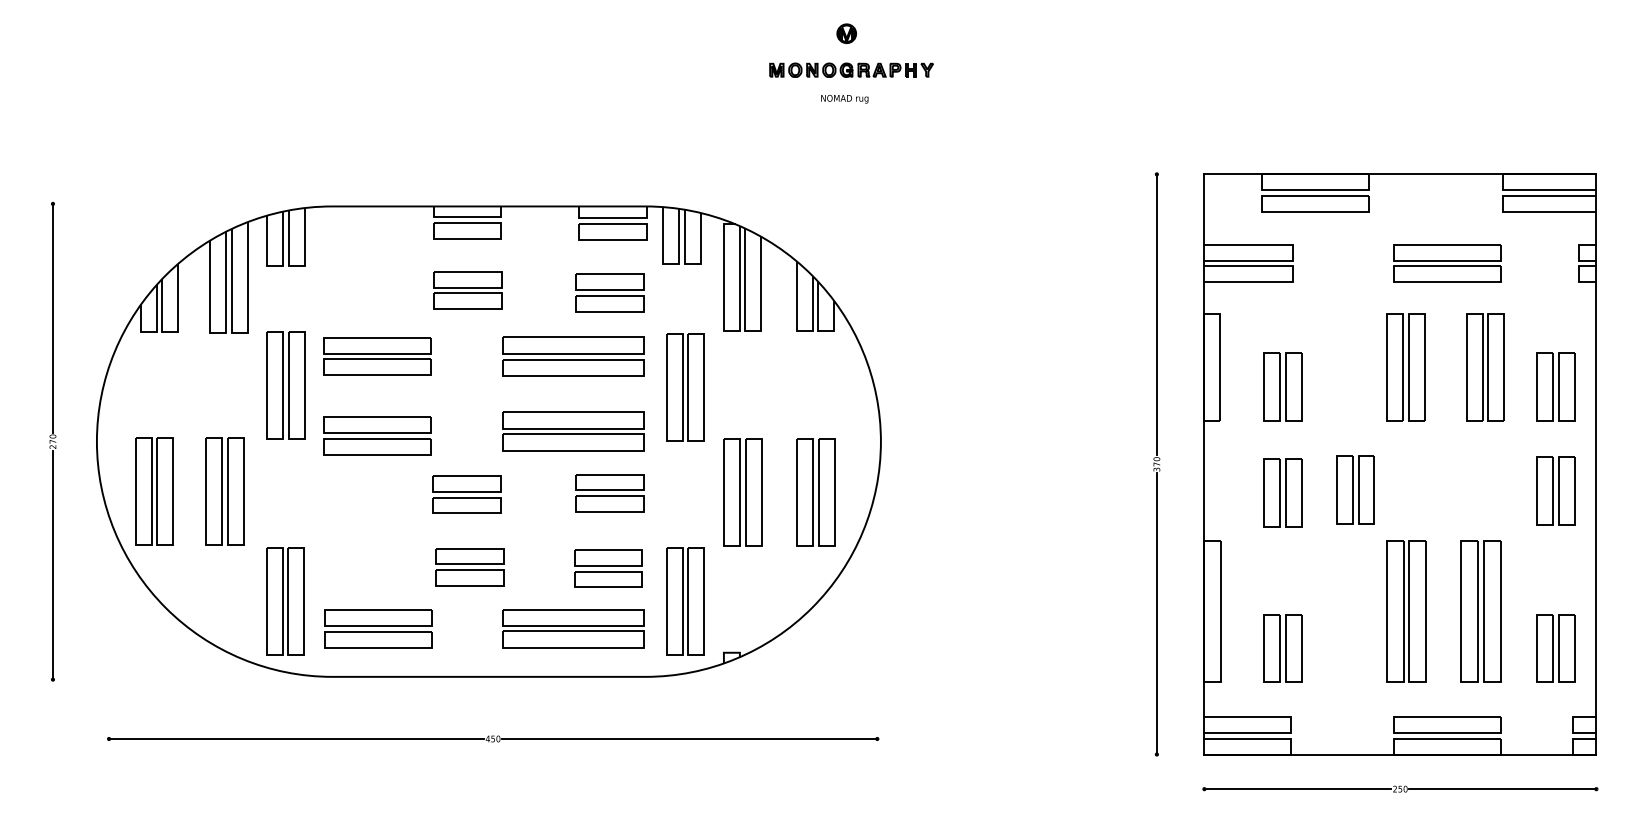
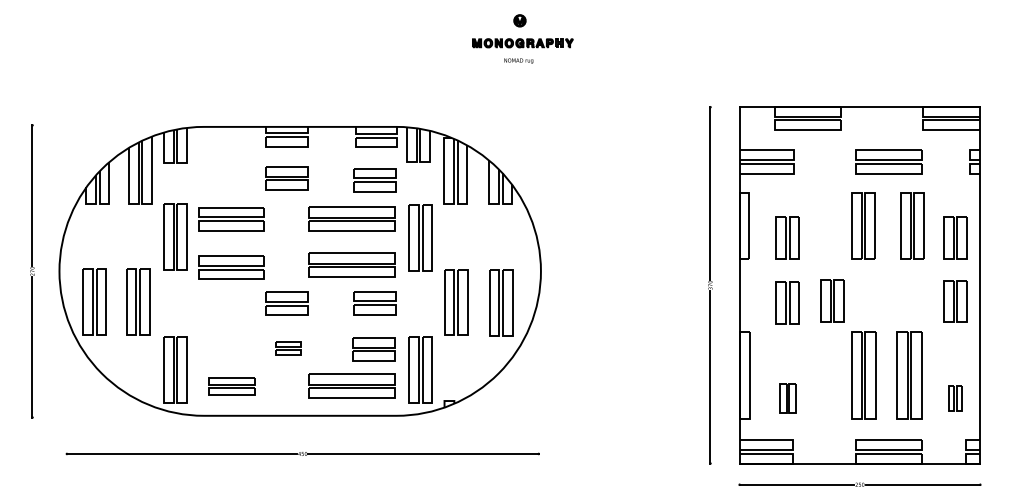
part: (469, 567) -> (288, 348), size x0.6
part: (378, 629) -> (232, 386), size x0.7
part: (1282, 648) -> (787, 398), size x0.7
part: (1555, 648) -> (955, 398), size x0.6

